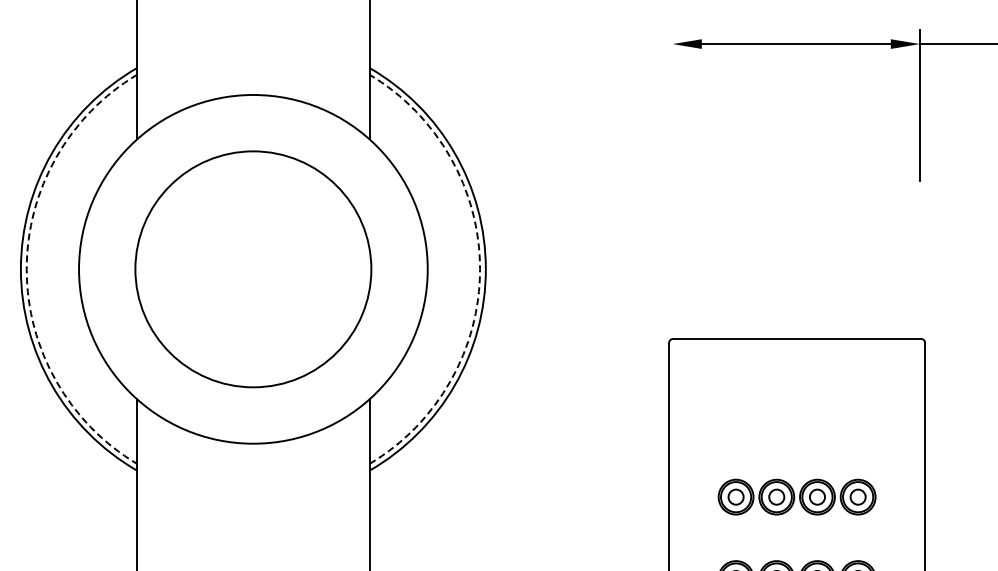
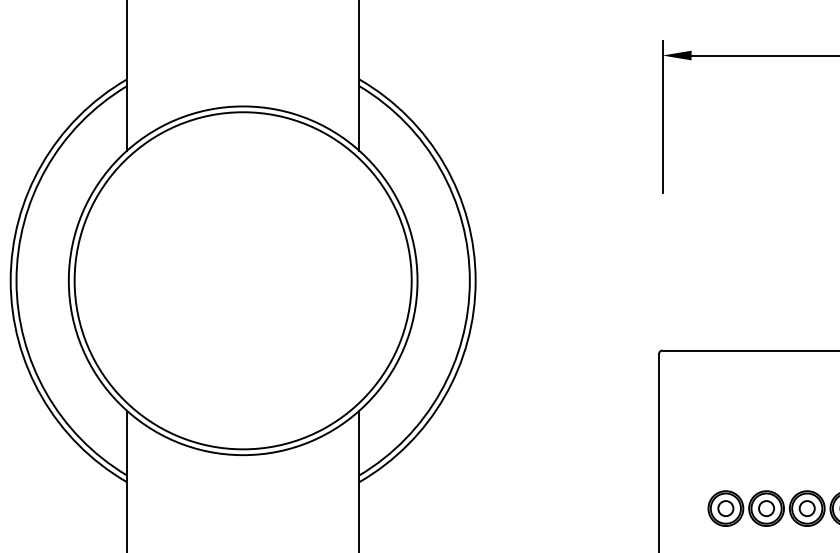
line: (672, 105) -> (662, 116), added
circle: (252, 268) -> (242, 279), size x1.43
arc: (26, 269) -> (16, 280), dashed -> solid
arc: (480, 269) -> (470, 280), dashed -> solid

